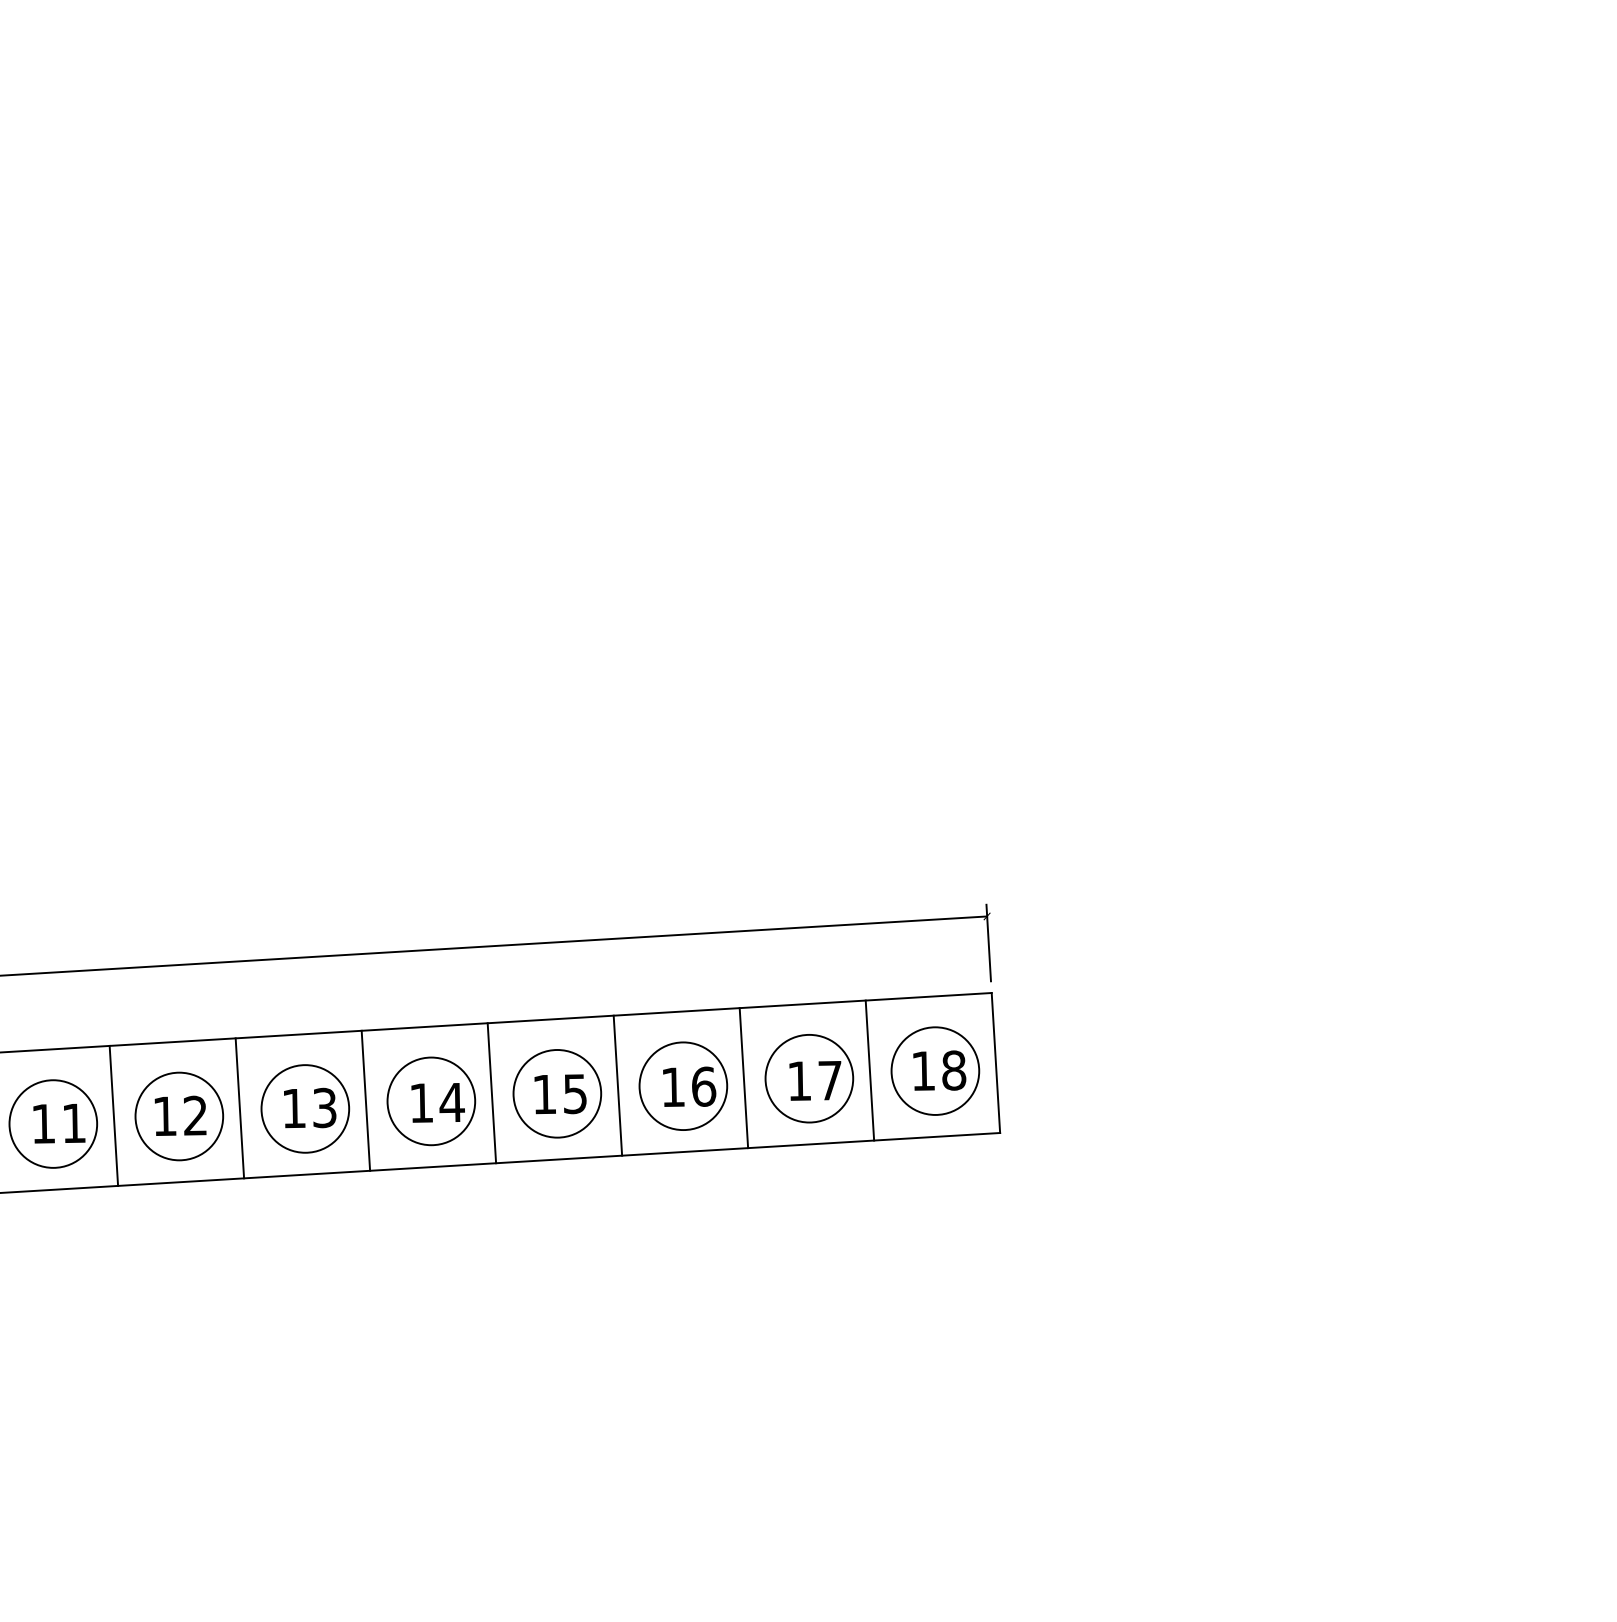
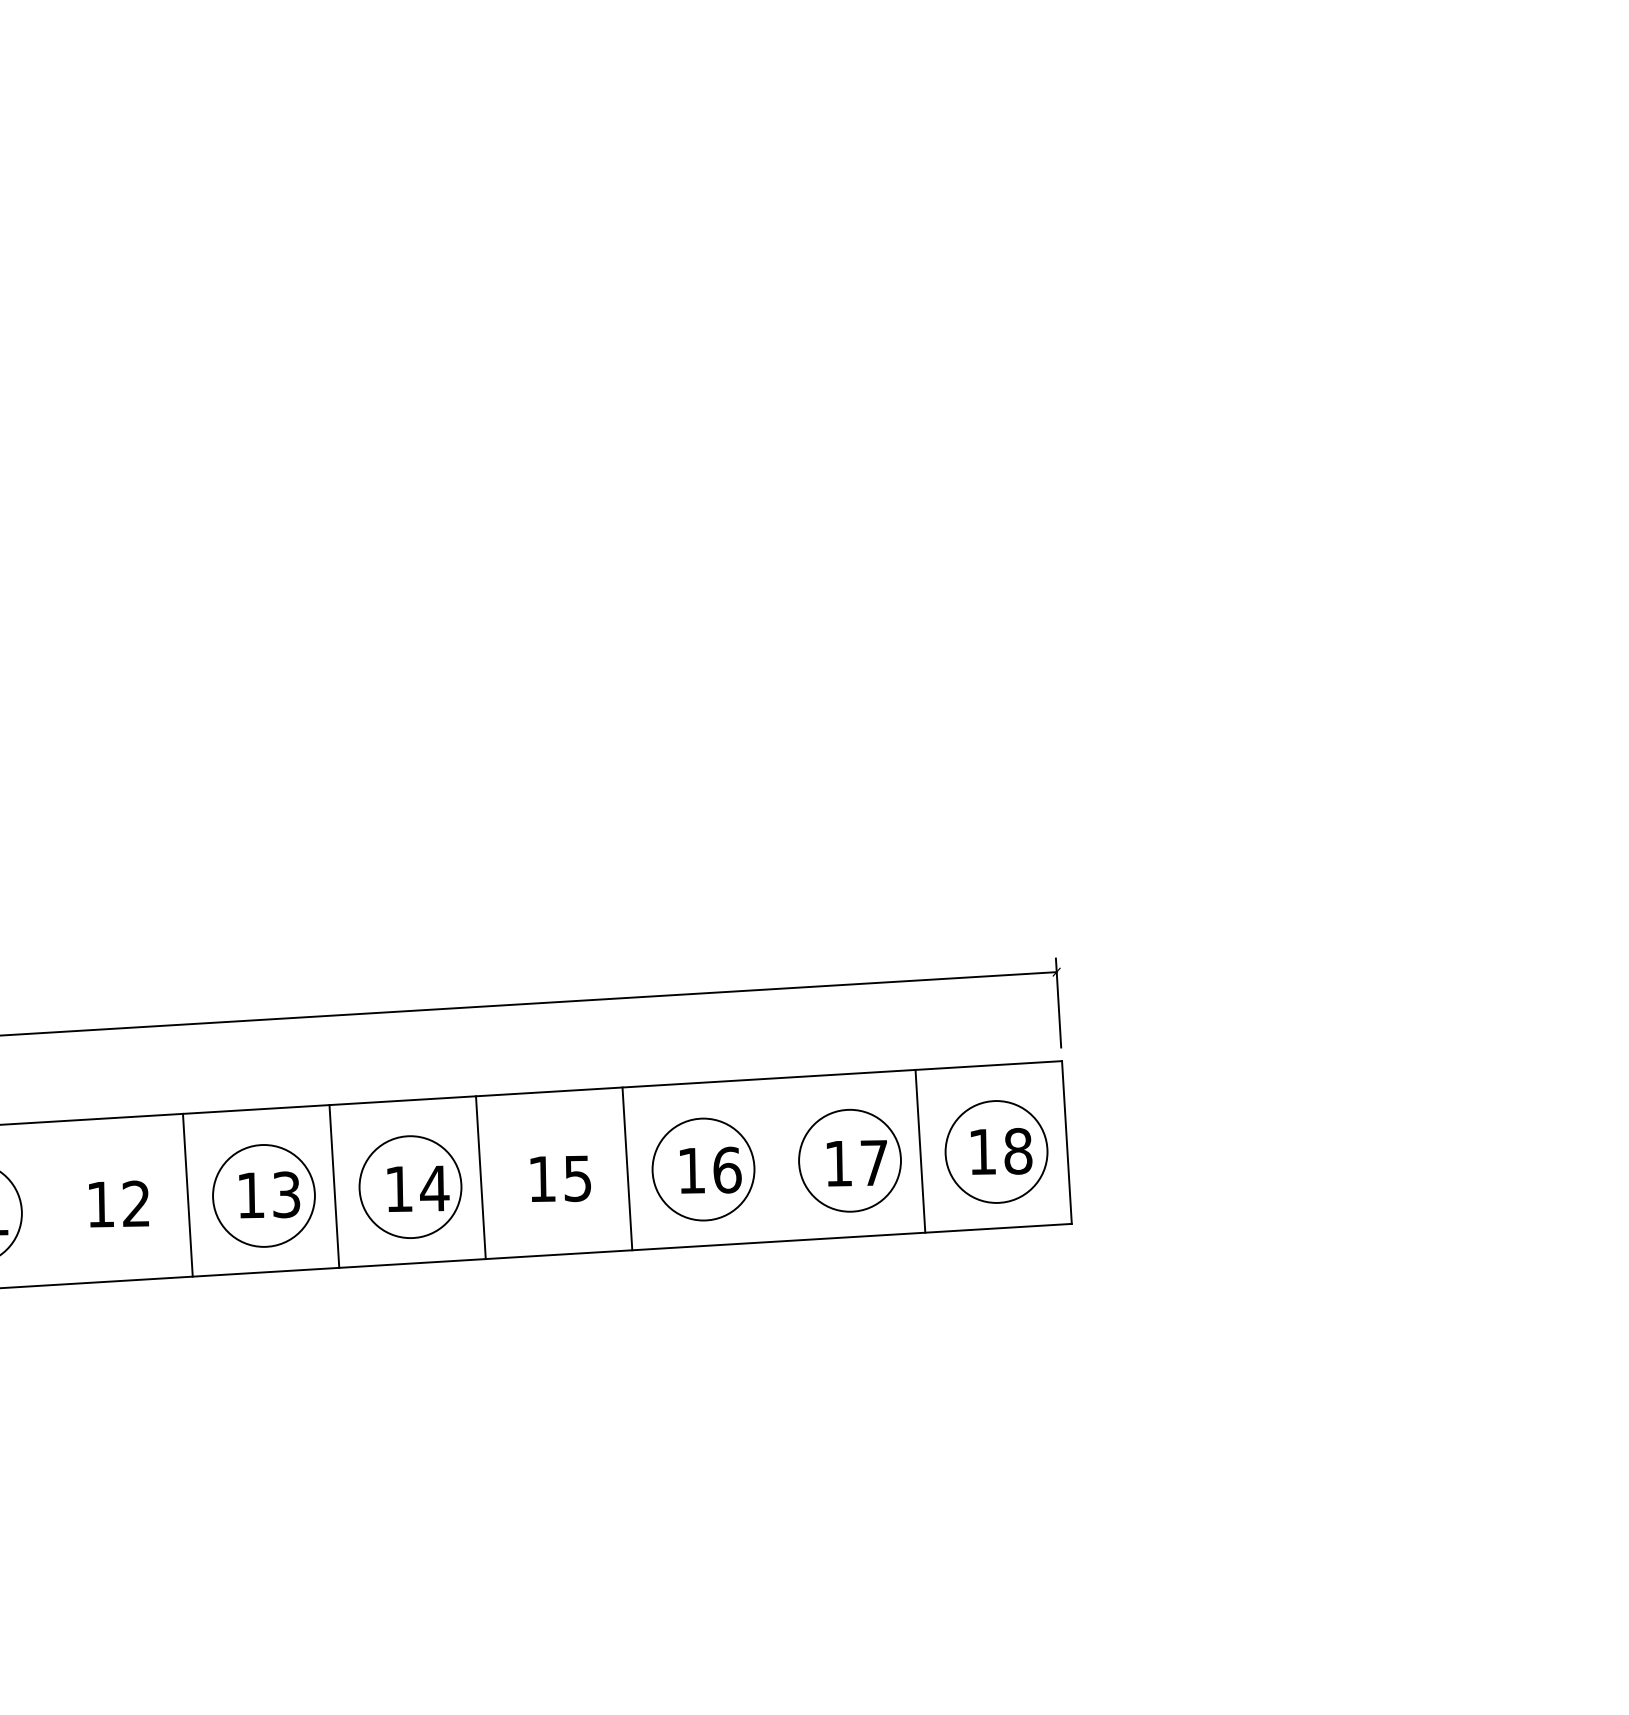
line: (743, 1078) -> (773, 1160), removed
circle: (557, 1093) -> (557, 1177), removed
line: (113, 1115) -> (40, 1203), removed
circle: (179, 1116) -> (117, 1204), removed

